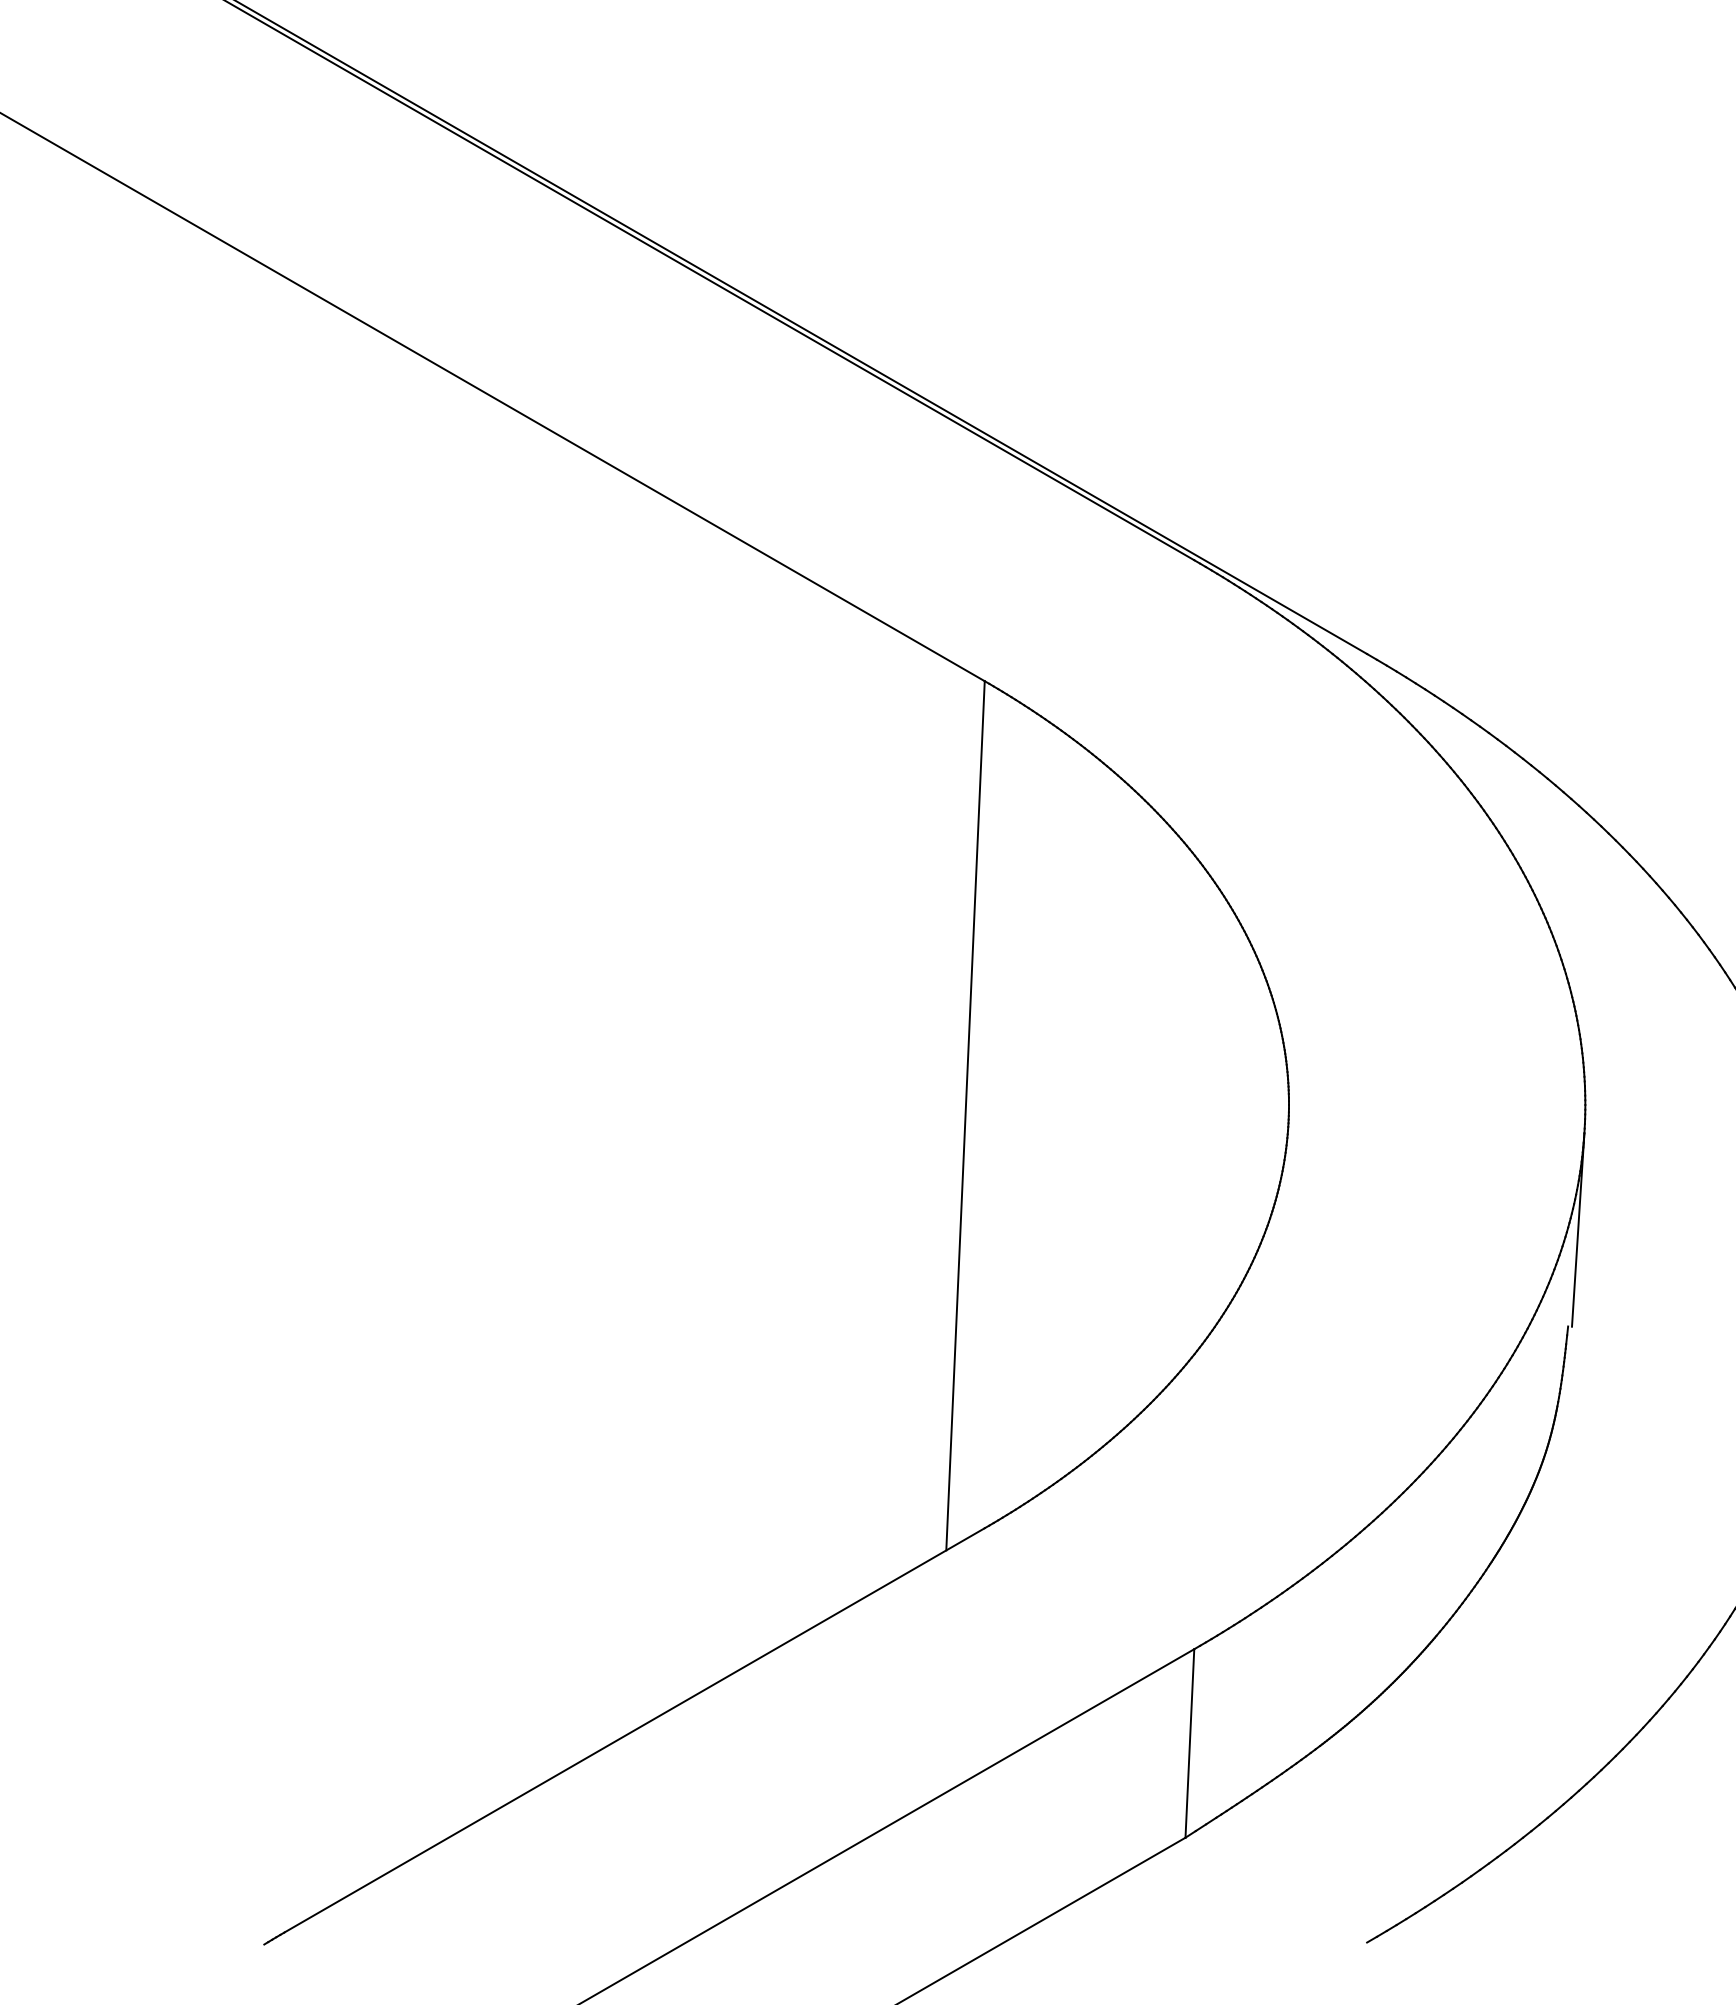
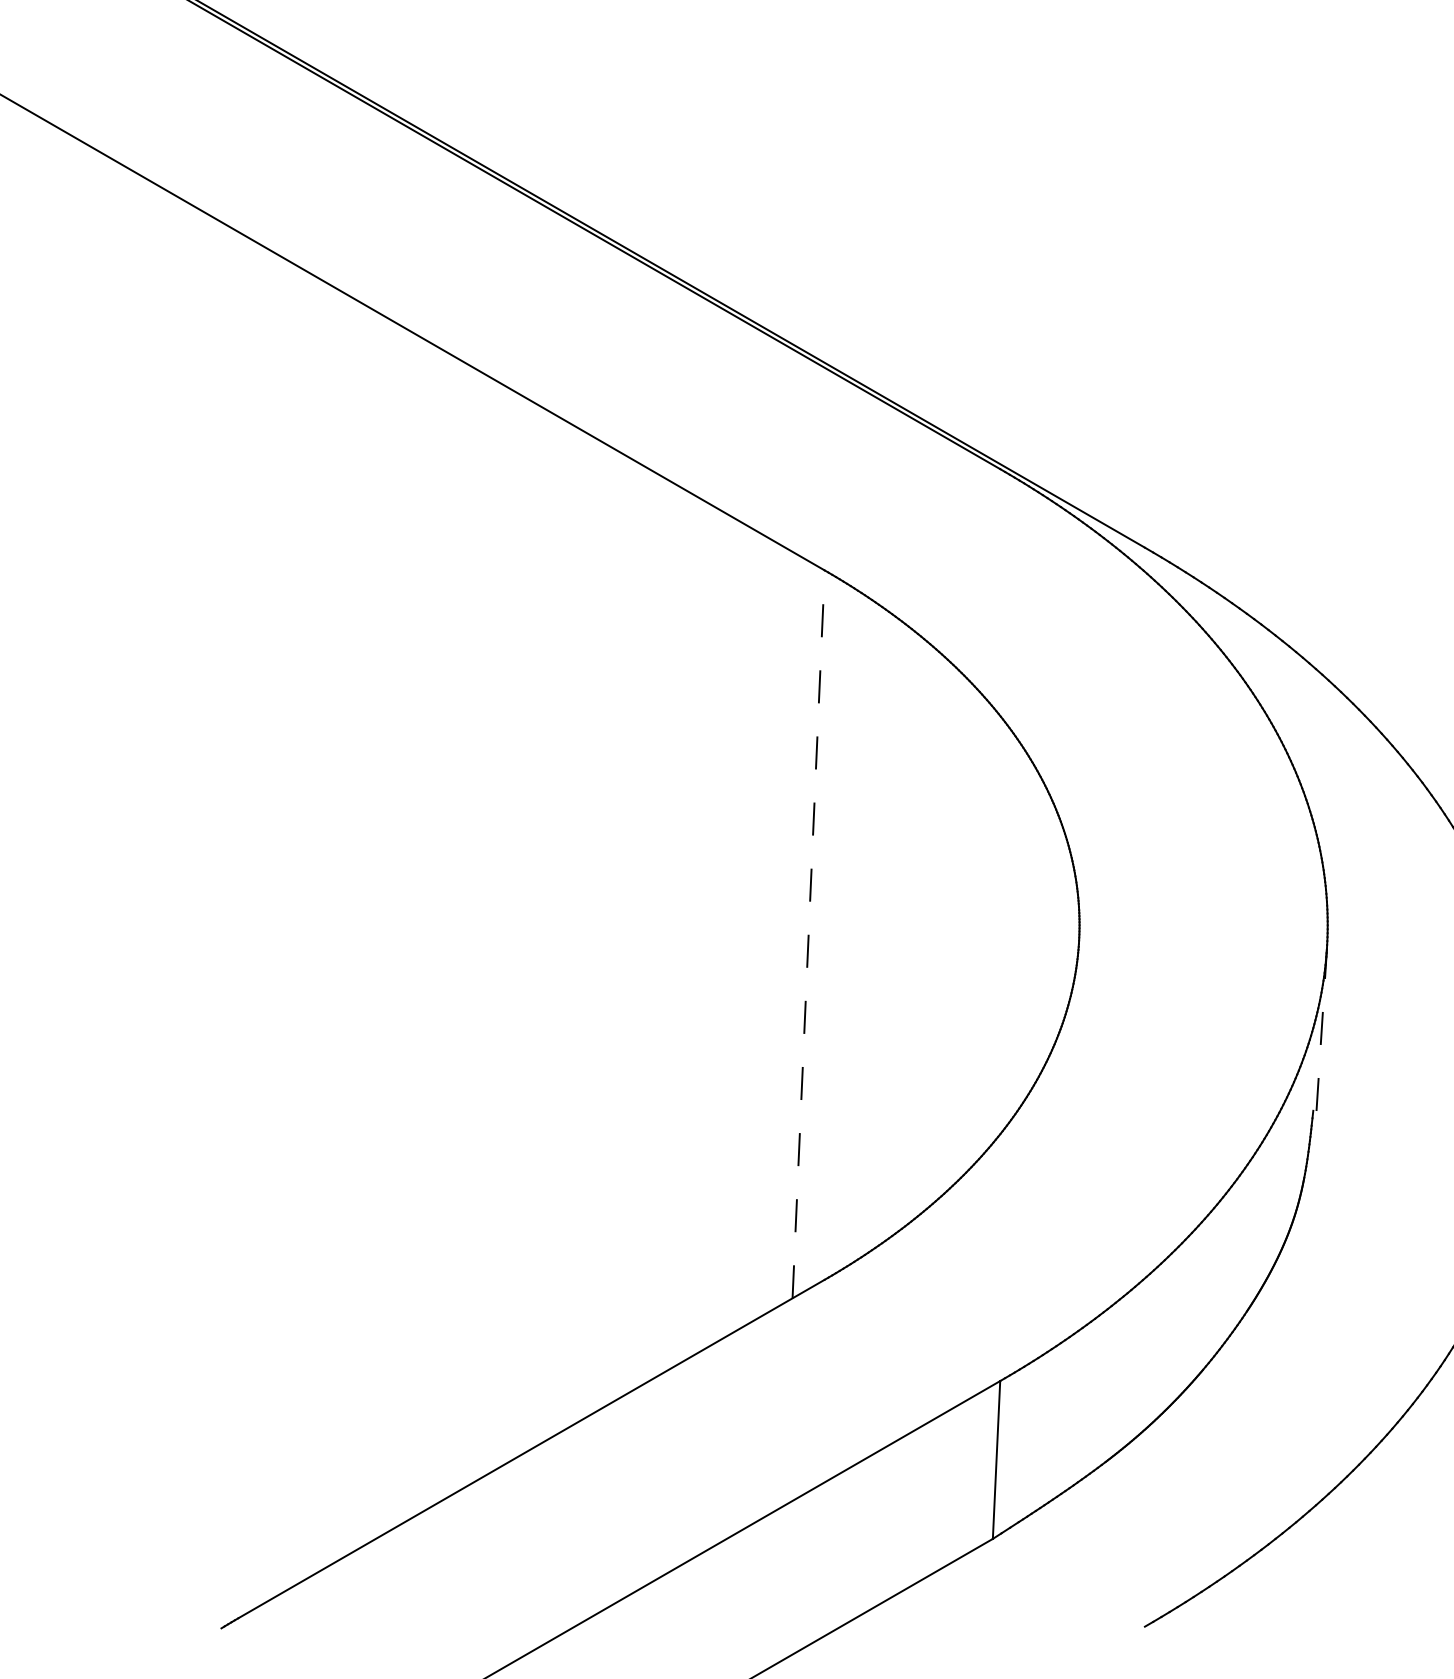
line: (965, 1115) -> (808, 934), solid -> dashed
line: (1578, 1230) -> (1321, 1030), solid -> dashed

